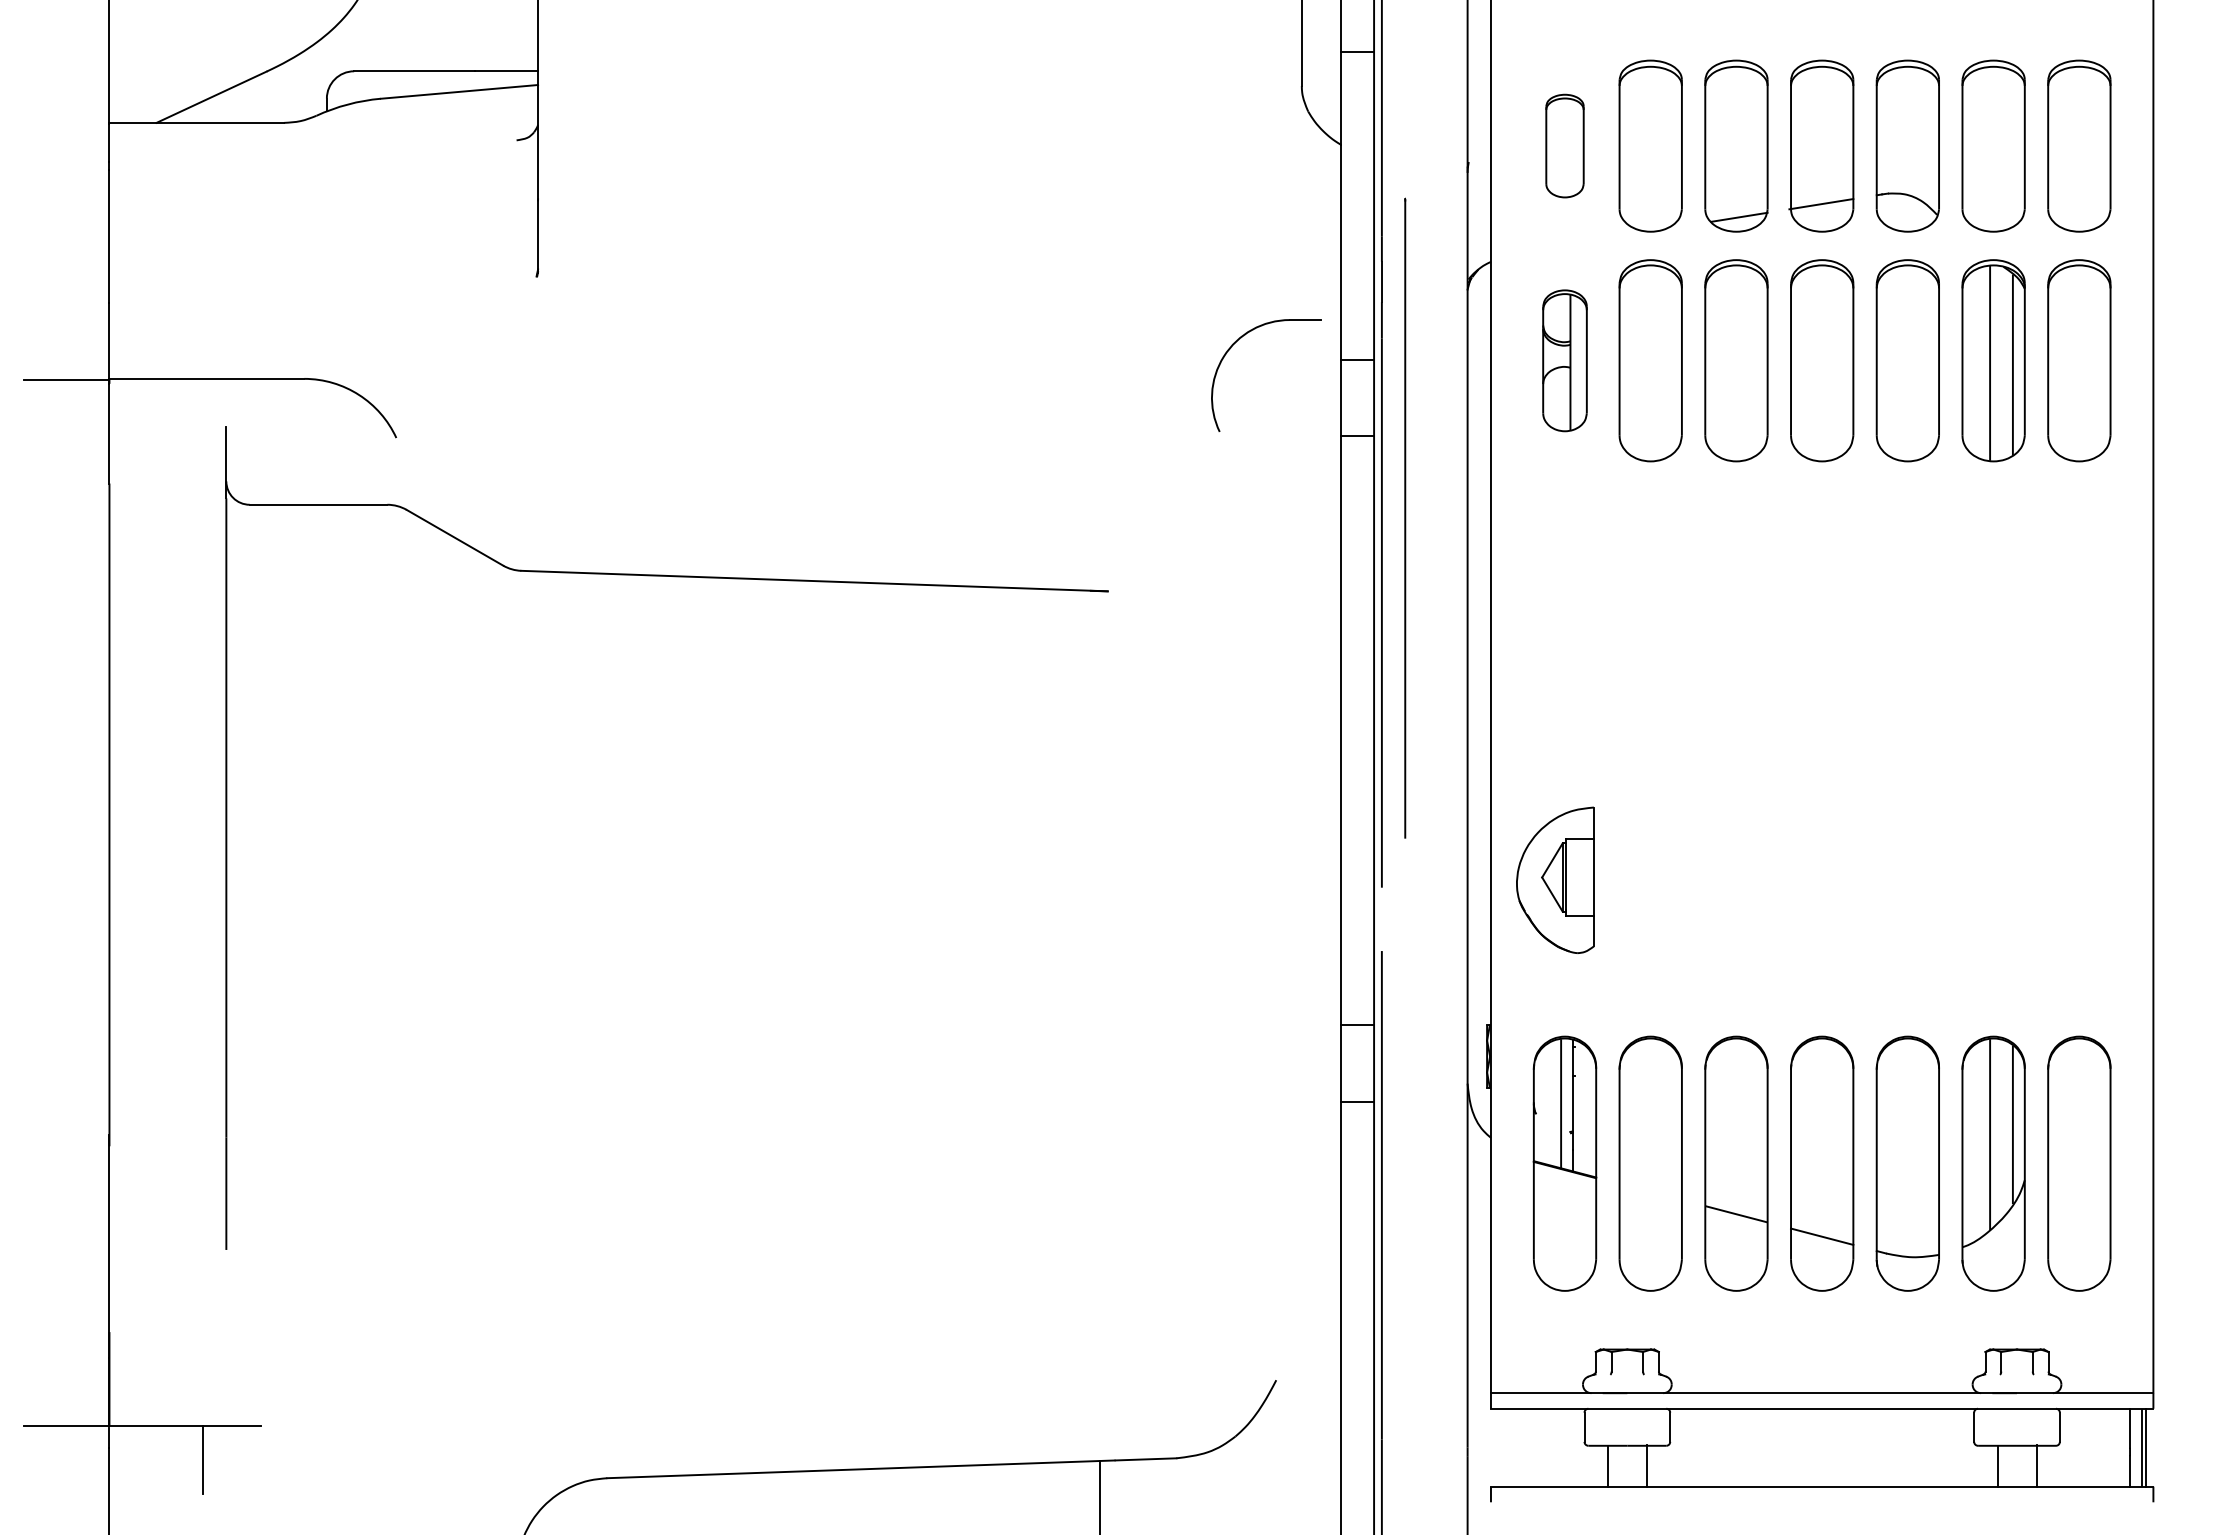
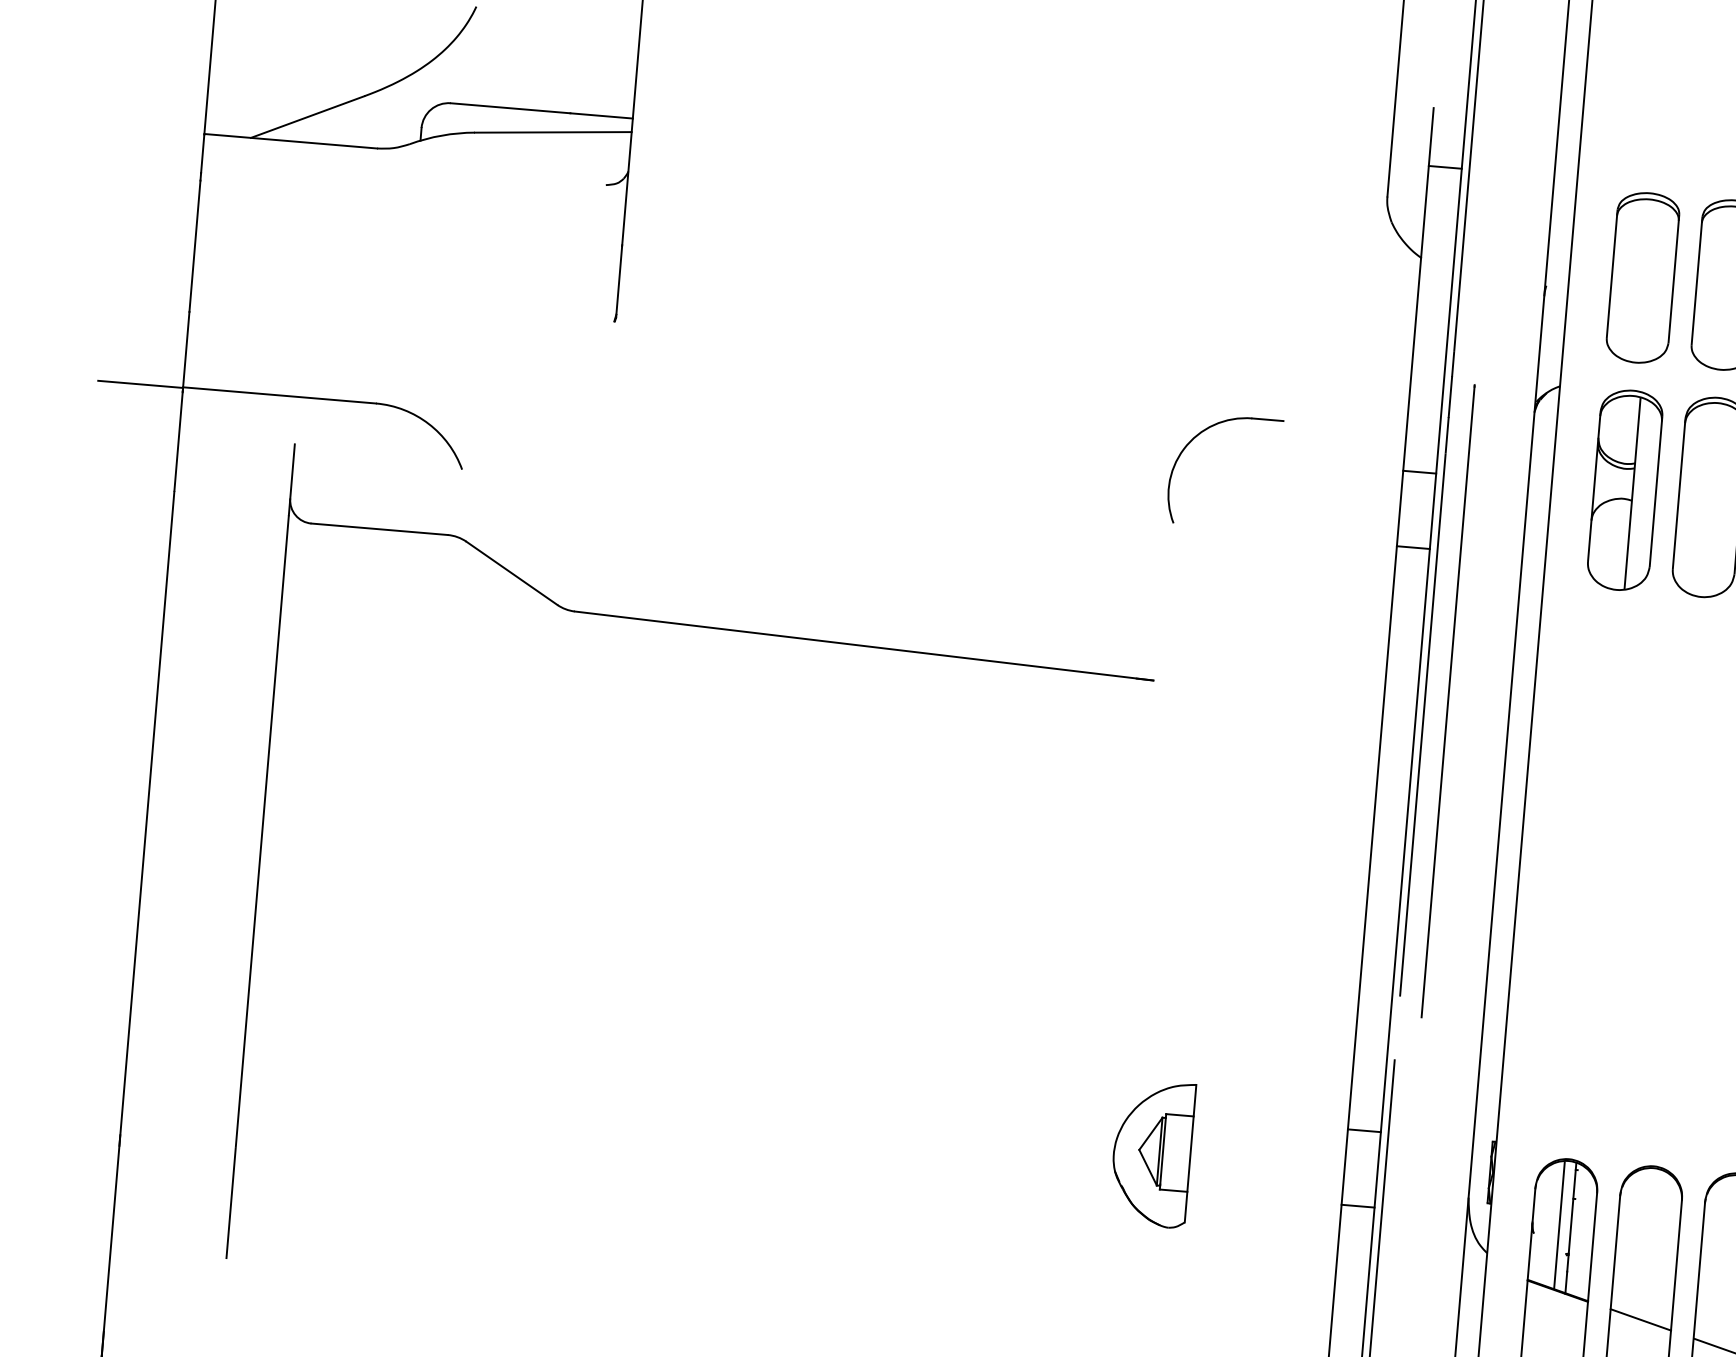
part: (1564, 145) -> (1642, 277), size x1.67
part: (1231, 348) -> (1192, 441), moved
part: (1564, 360) -> (1624, 490), size x1.43
line: (1405, 517) -> (1448, 700), moved
part: (1555, 879) -> (1152, 1152), moved
line: (1650, 1191) -> (1640, 1319), added

